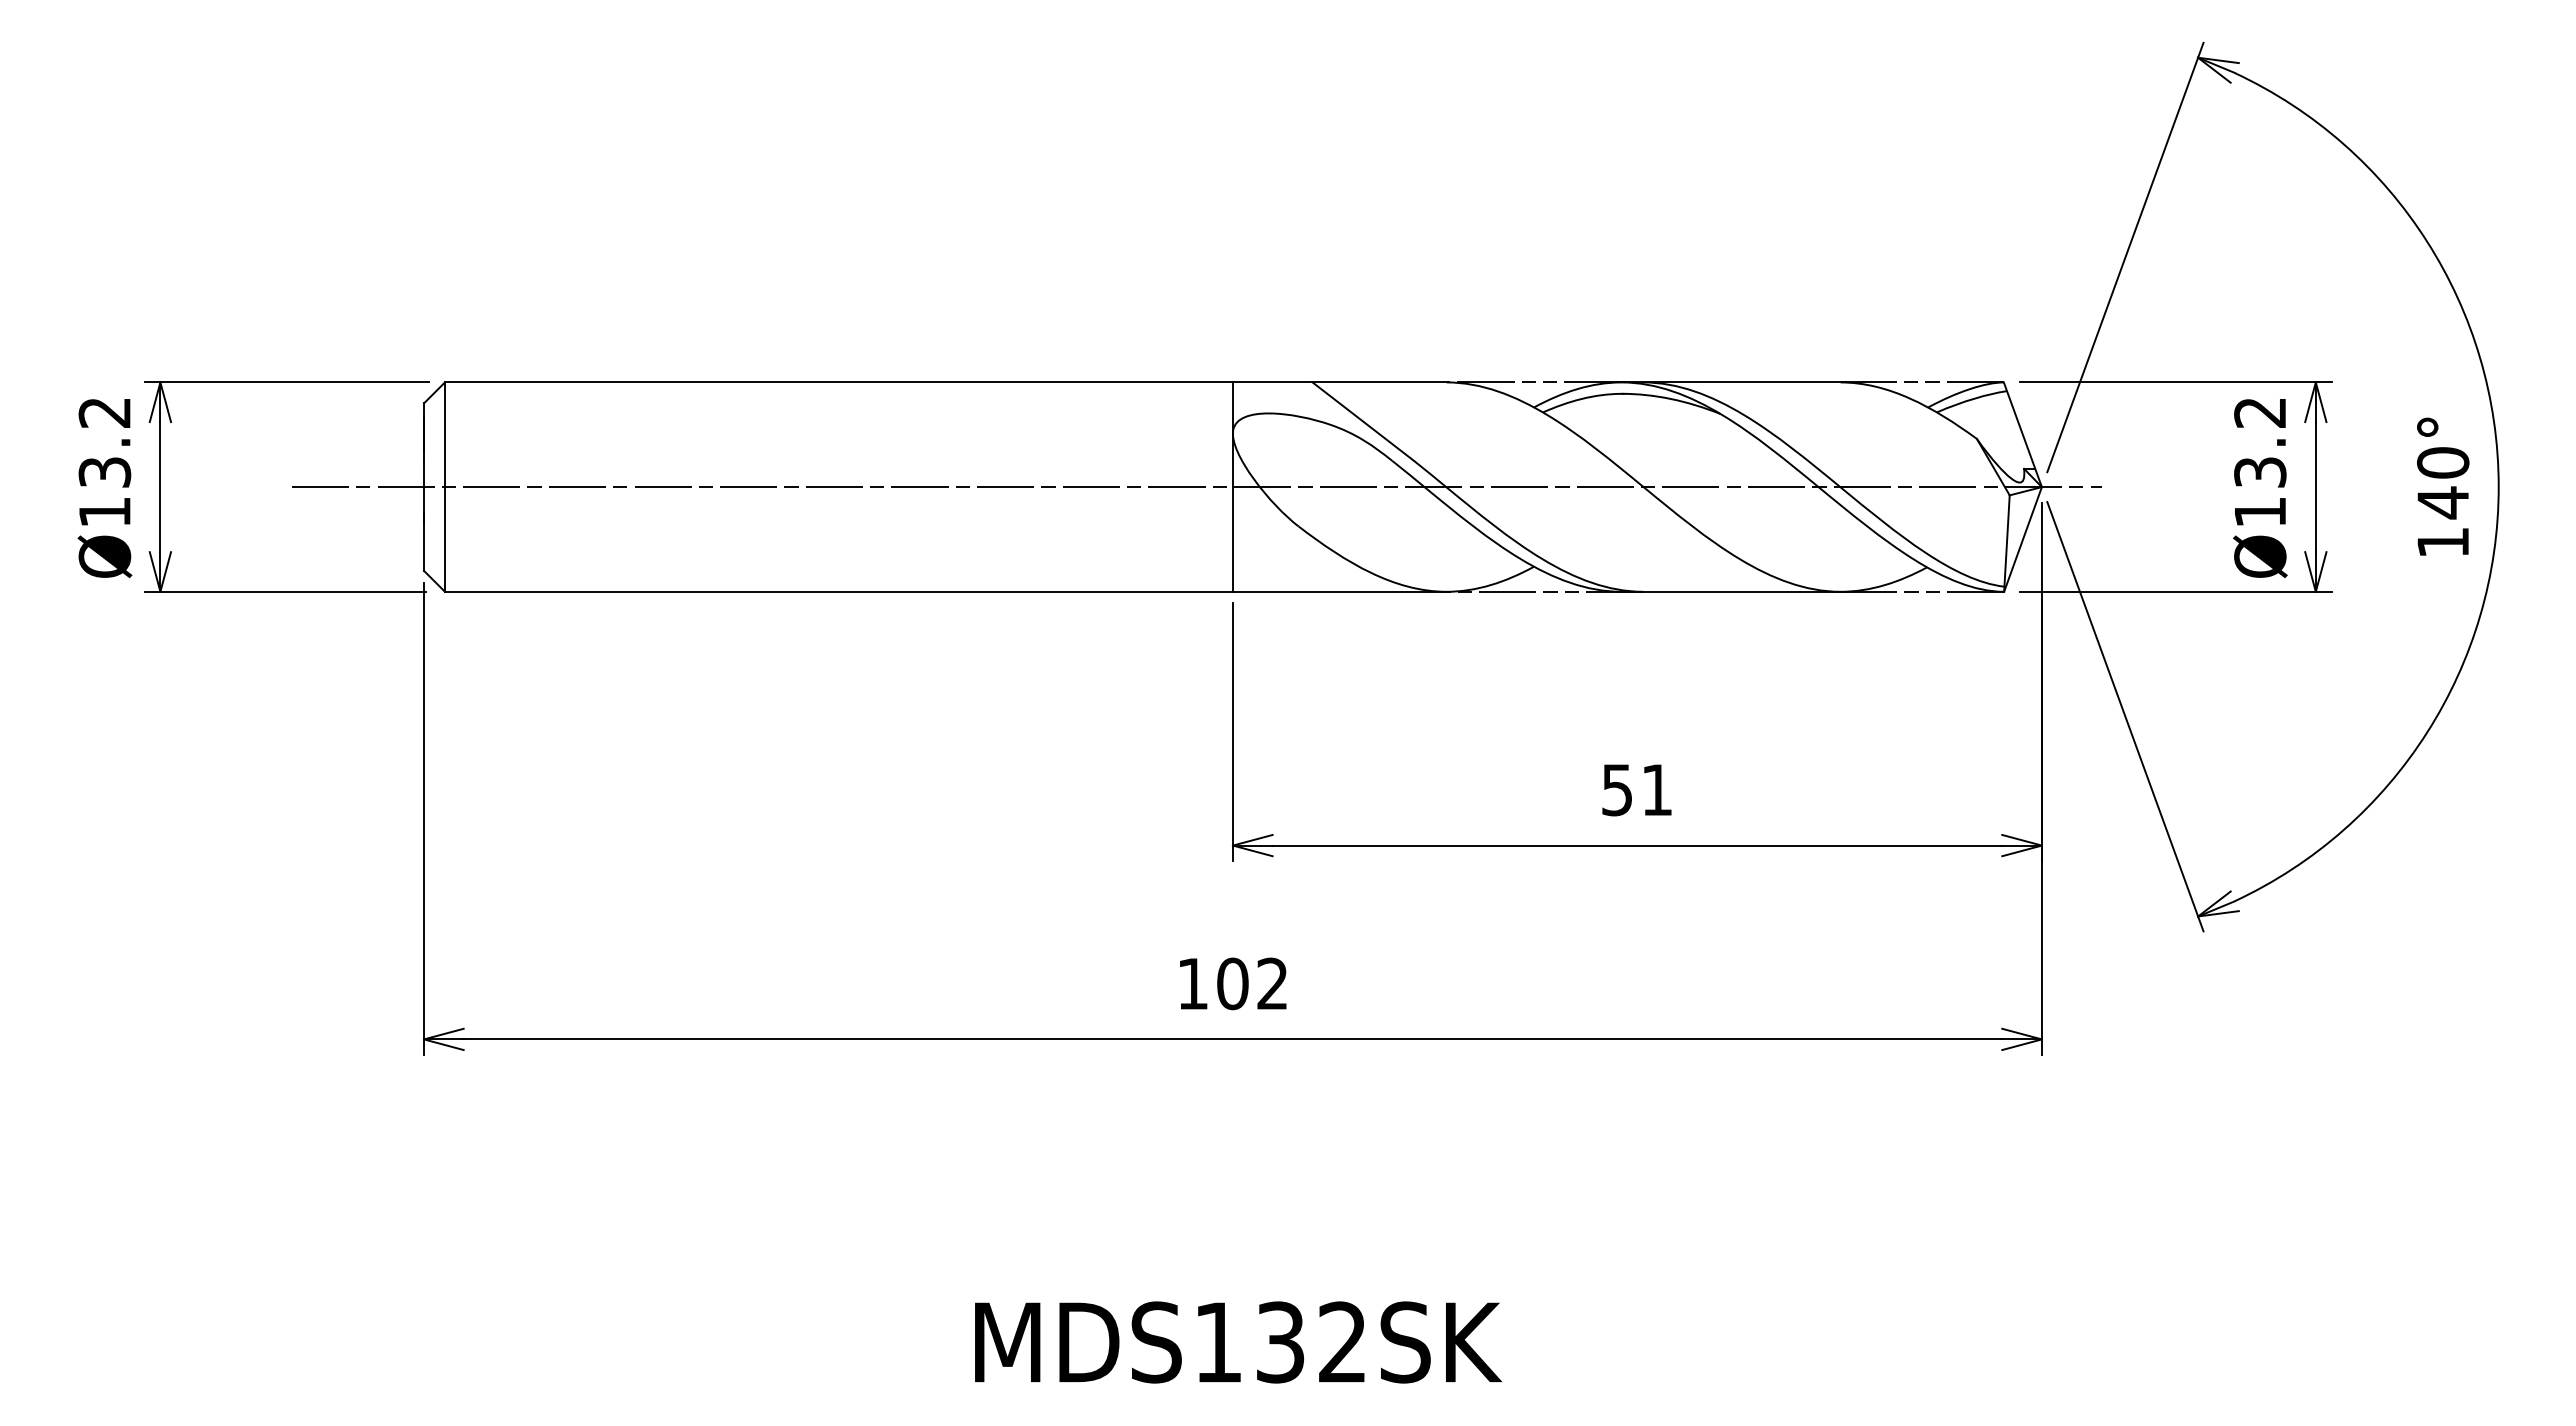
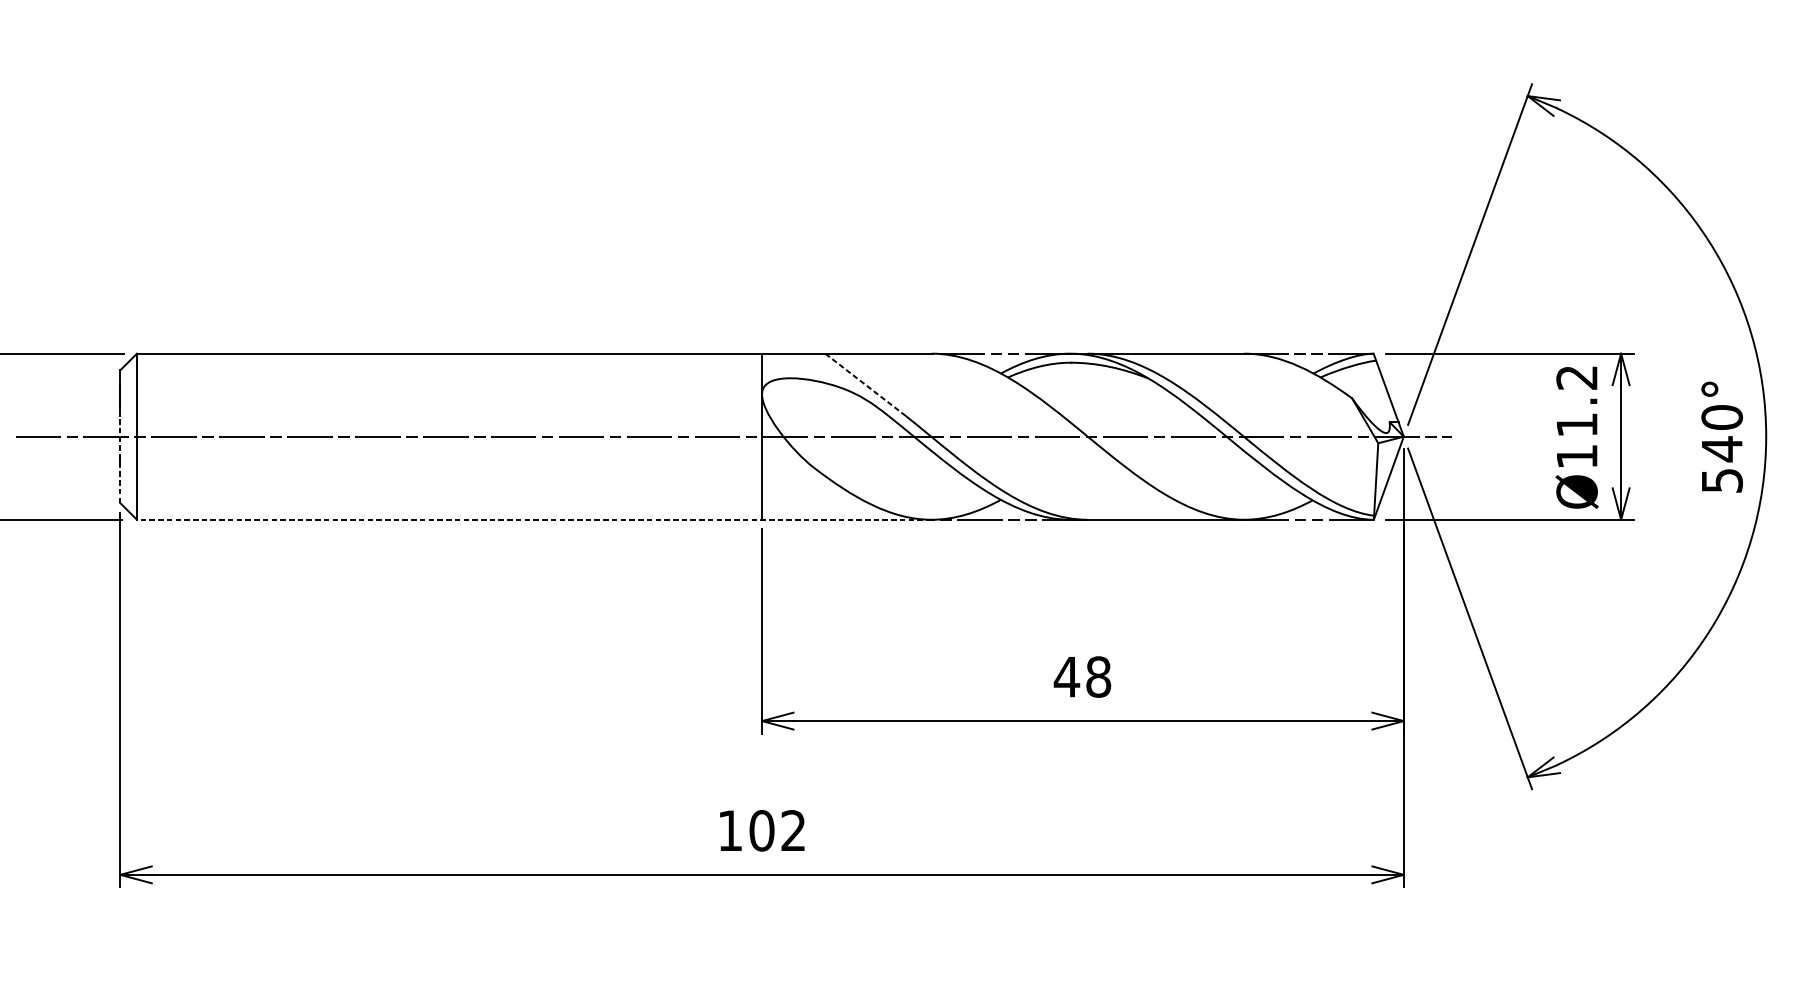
line: (1362, 421) -> (864, 384), solid -> dashed
text: (2260, 472) -> (1577, 425), Ø13.2 -> Ø11.2
line: (424, 516) -> (120, 460), solid -> dashed
text: (2443, 542) -> (1722, 480), 140° -> 540°
line: (945, 591) -> (534, 519), solid -> dashed
text: (1636, 789) -> (1082, 676), 51 -> 48

